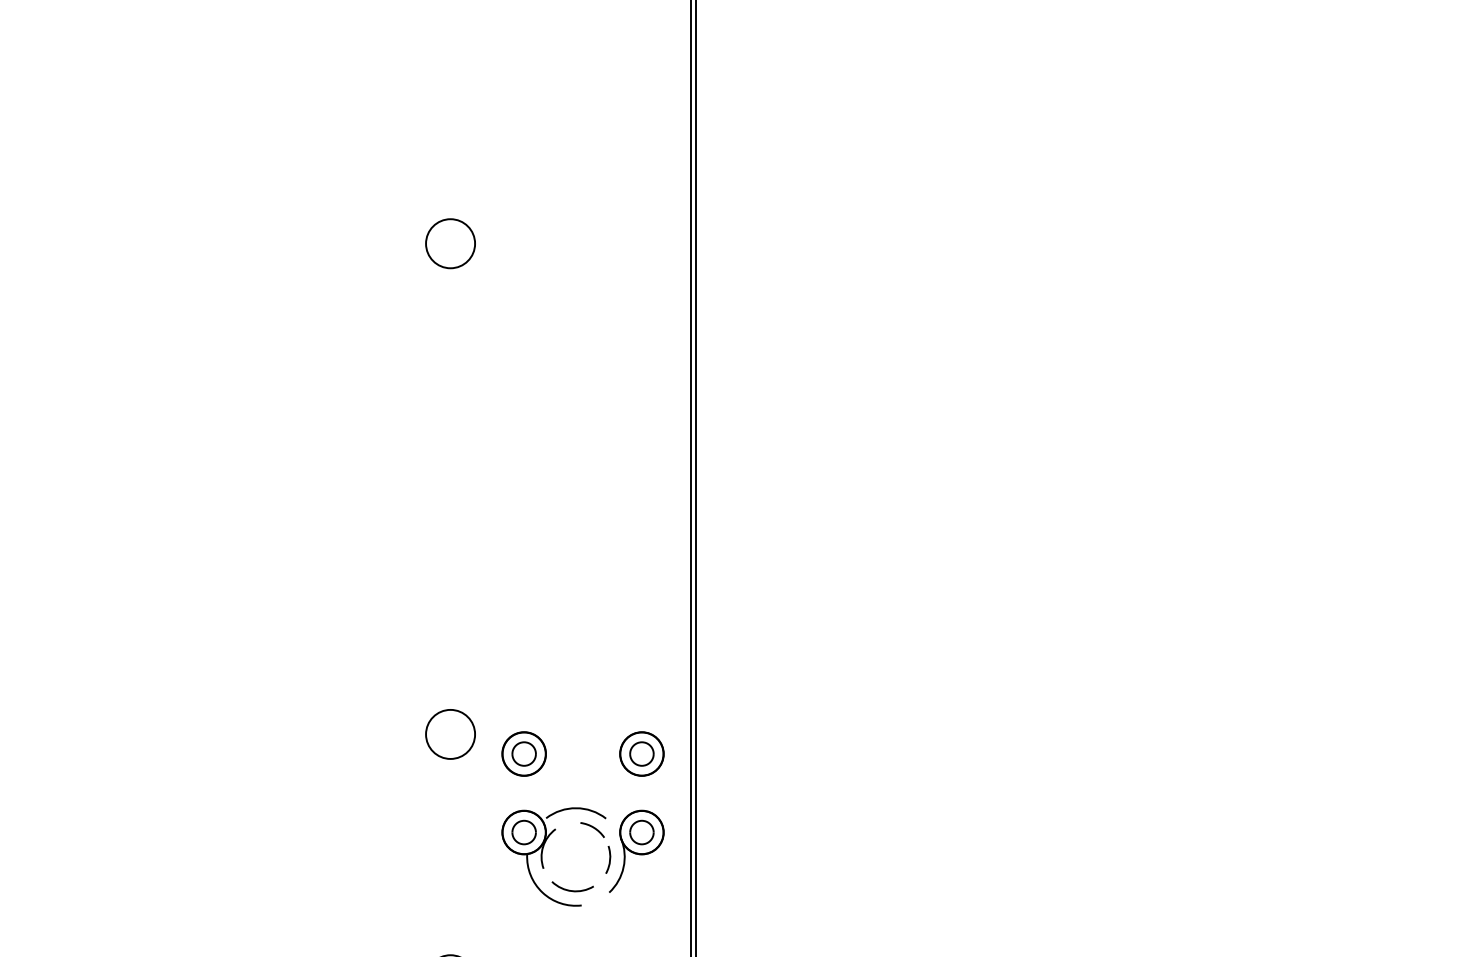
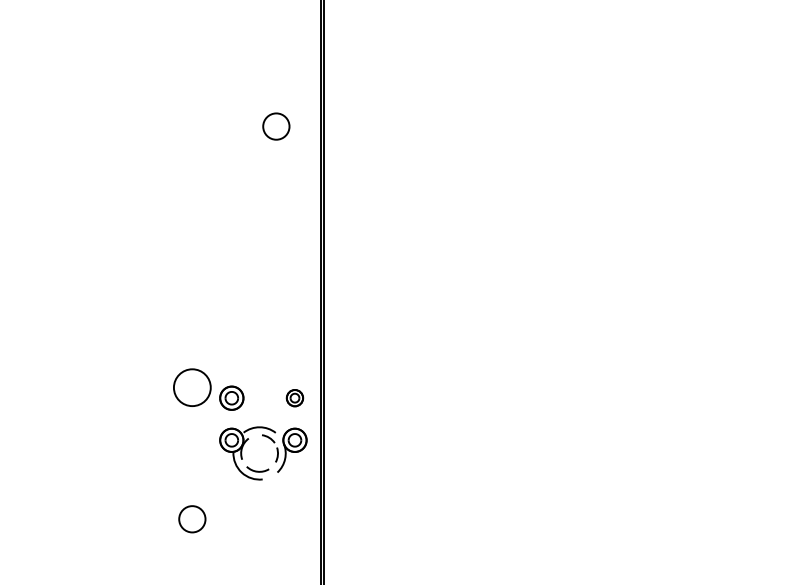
circle: (450, 243) -> (276, 126), moved
circle: (450, 734) -> (192, 387), size x1.4
part: (641, 752) -> (294, 397), size x0.7

